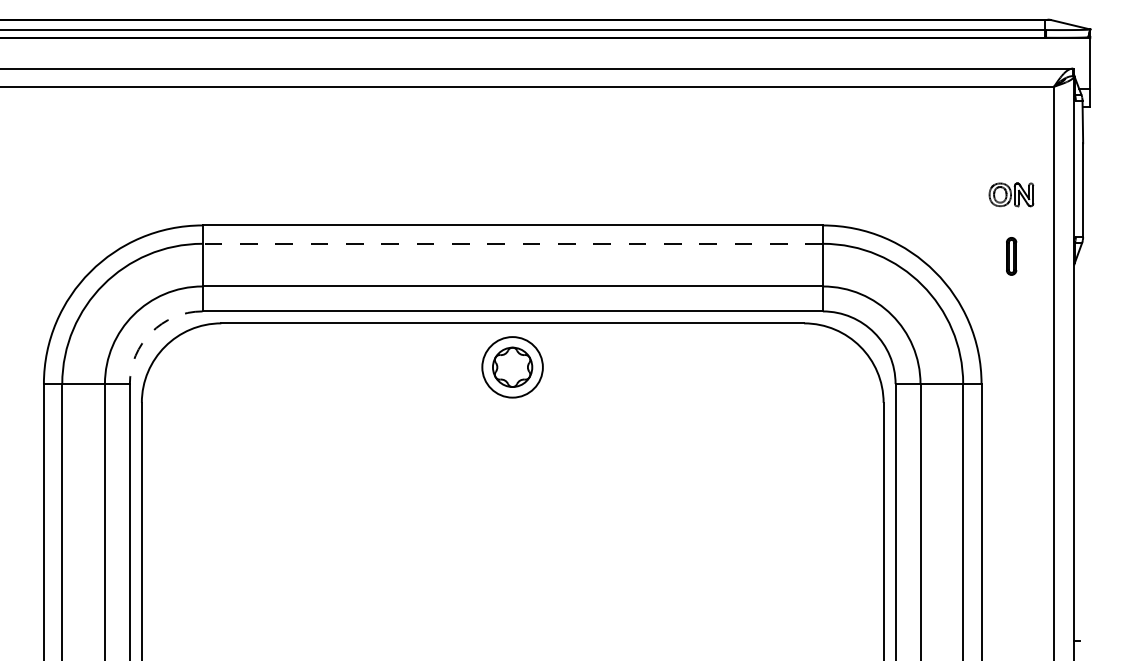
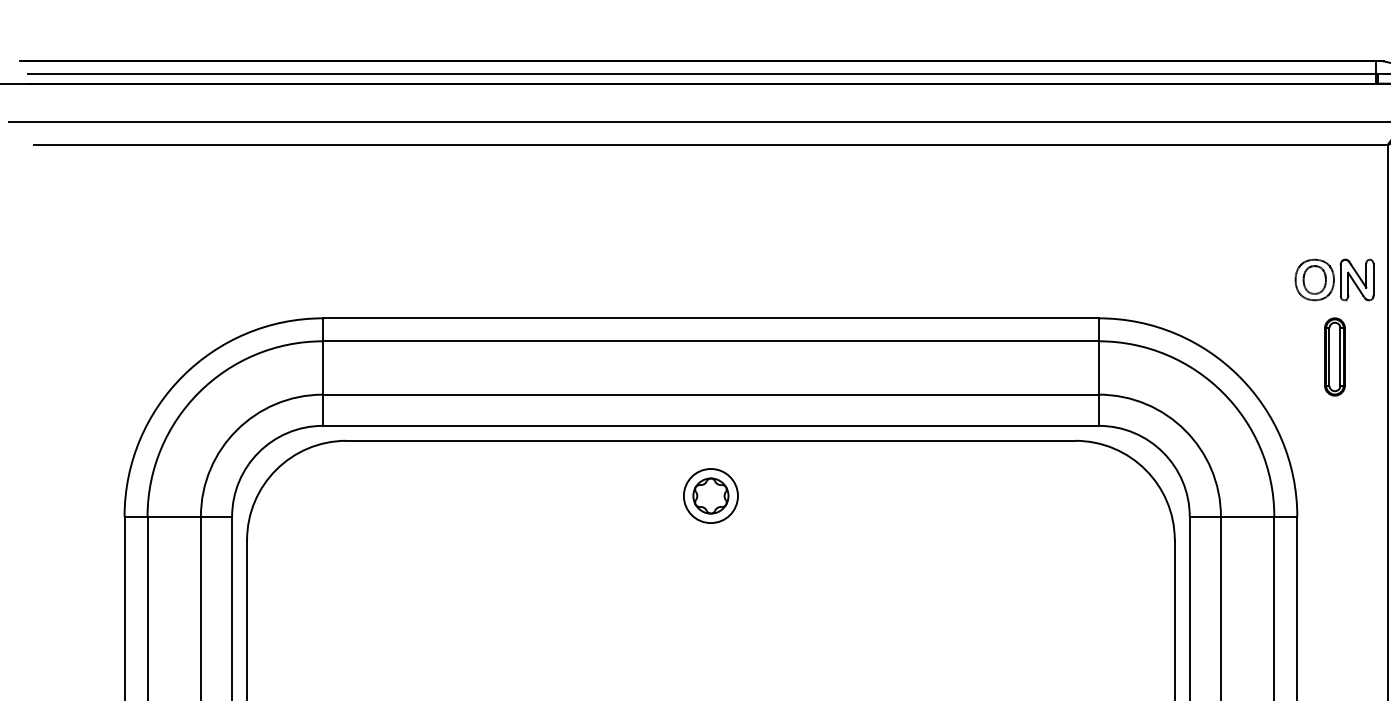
part: (1011, 194) -> (1334, 279), size x1.43
line: (512, 243) -> (710, 340), dashed -> solid
part: (1011, 256) -> (1334, 357), size x1.67
arc: (151, 332) -> (259, 452), dashed -> solid
part: (512, 367) -> (710, 495), size x0.71

